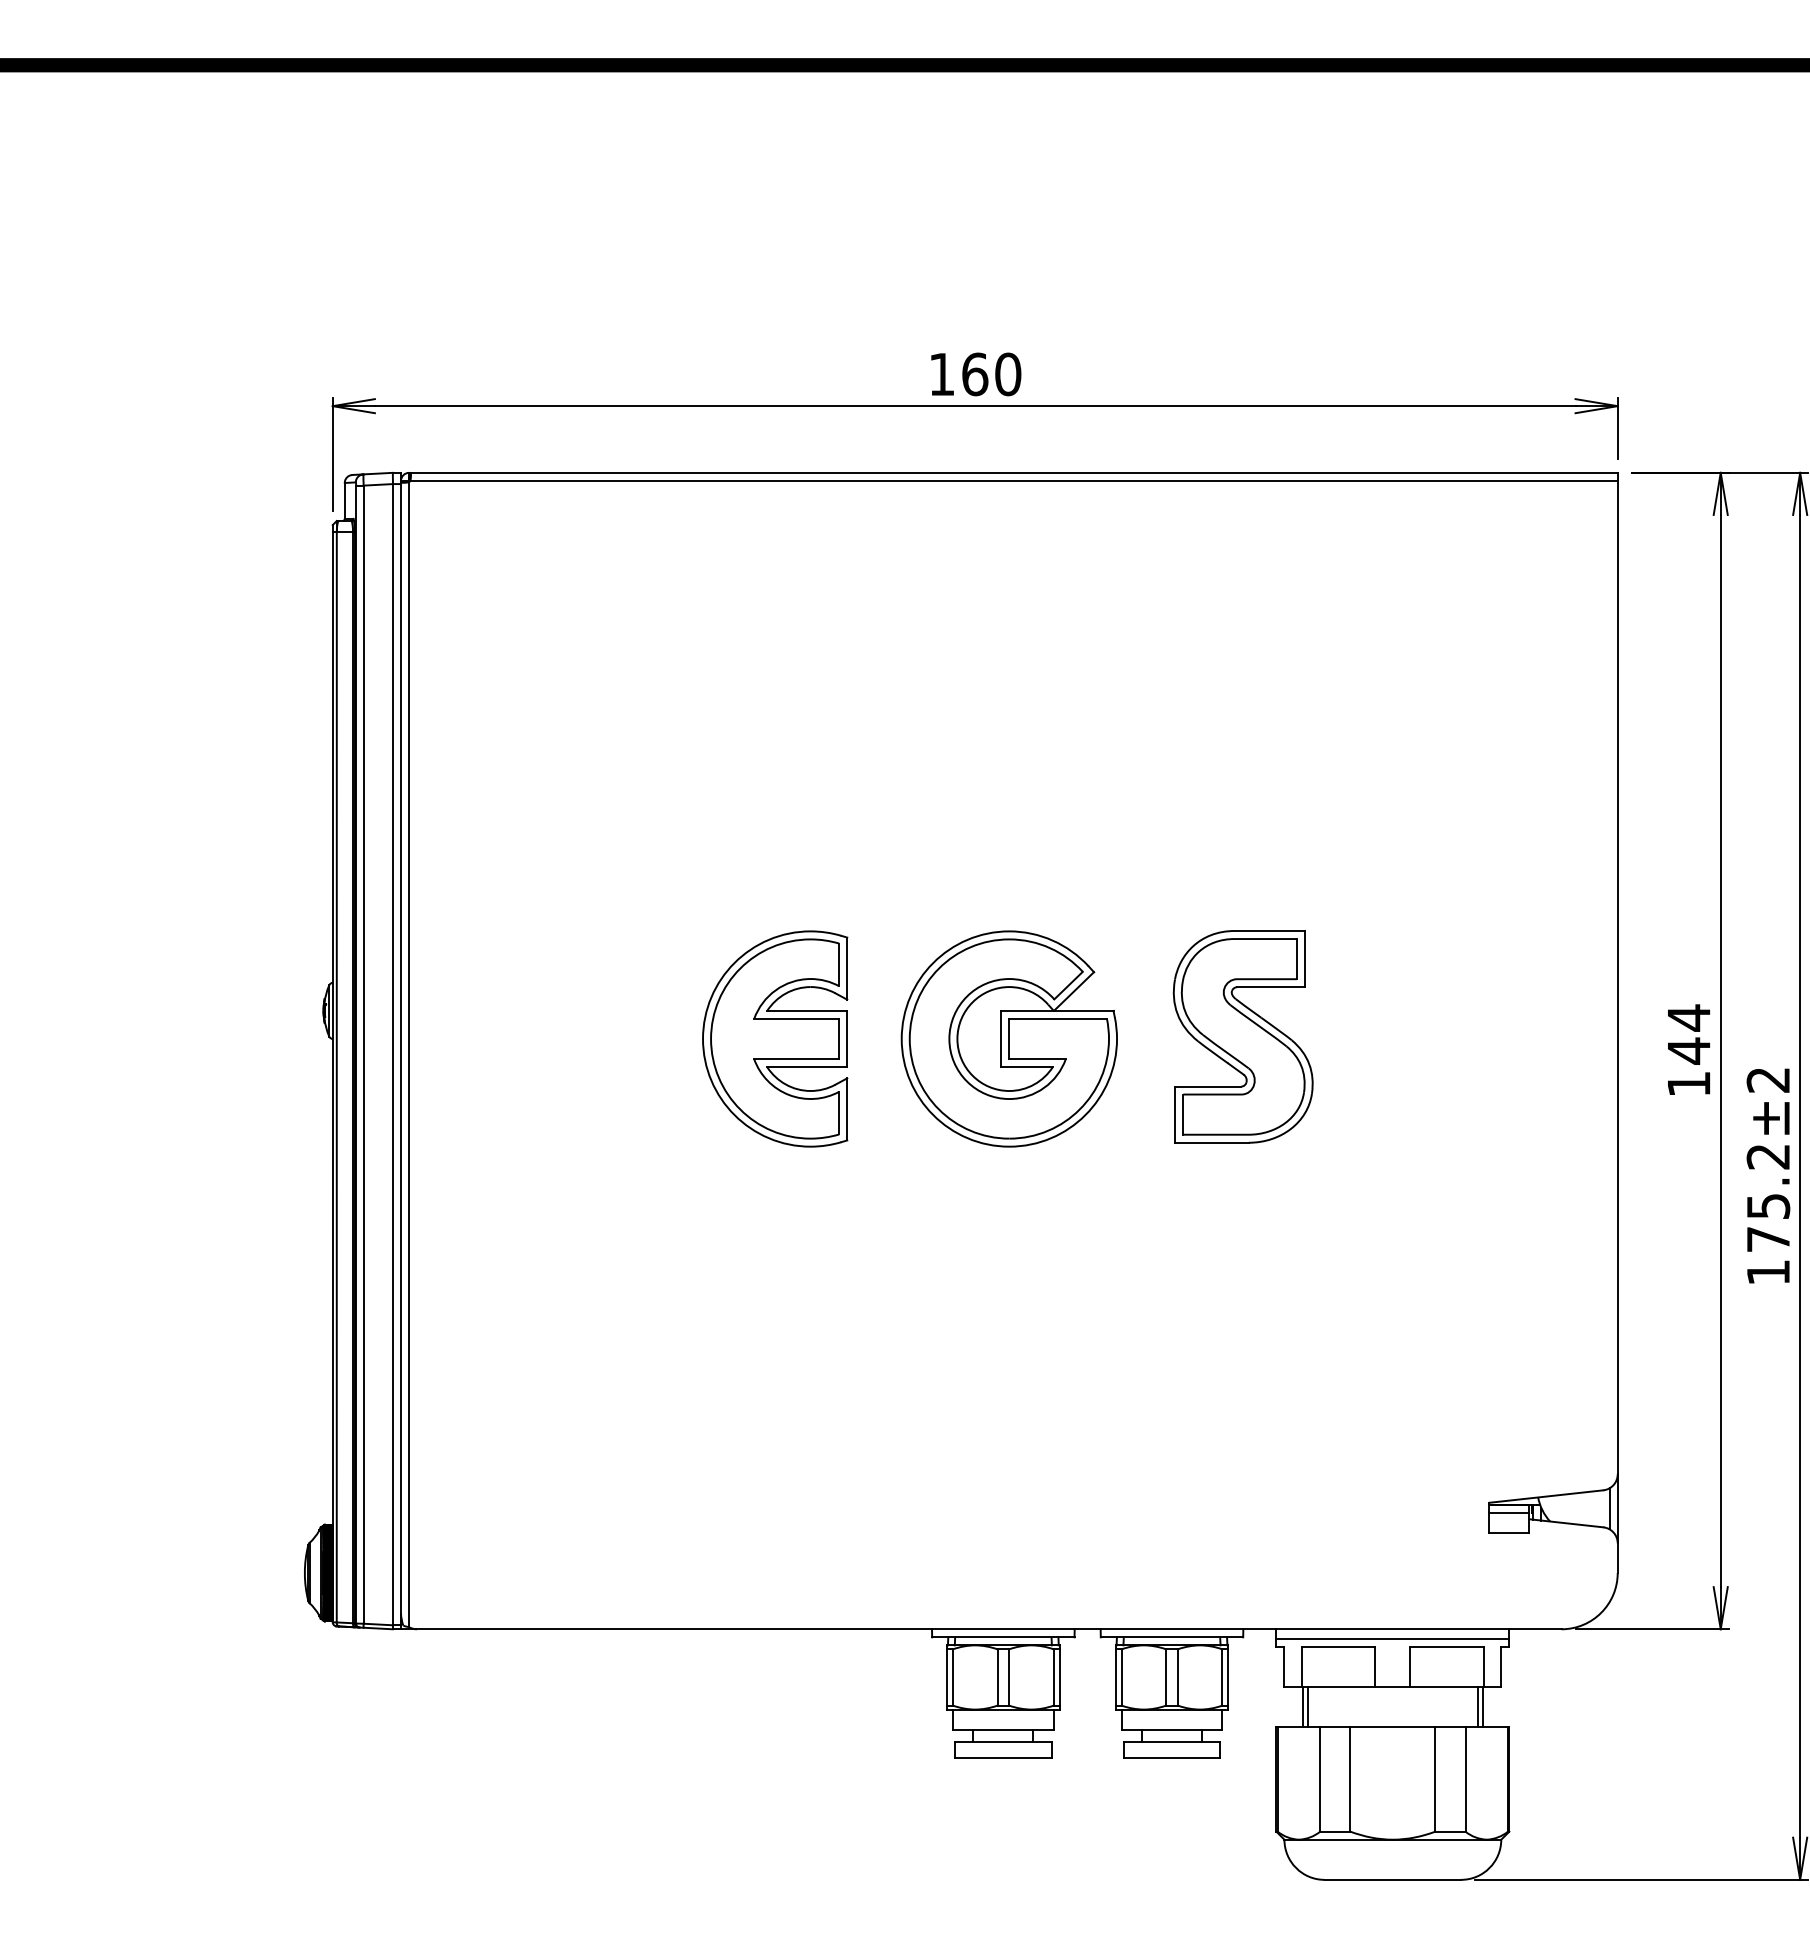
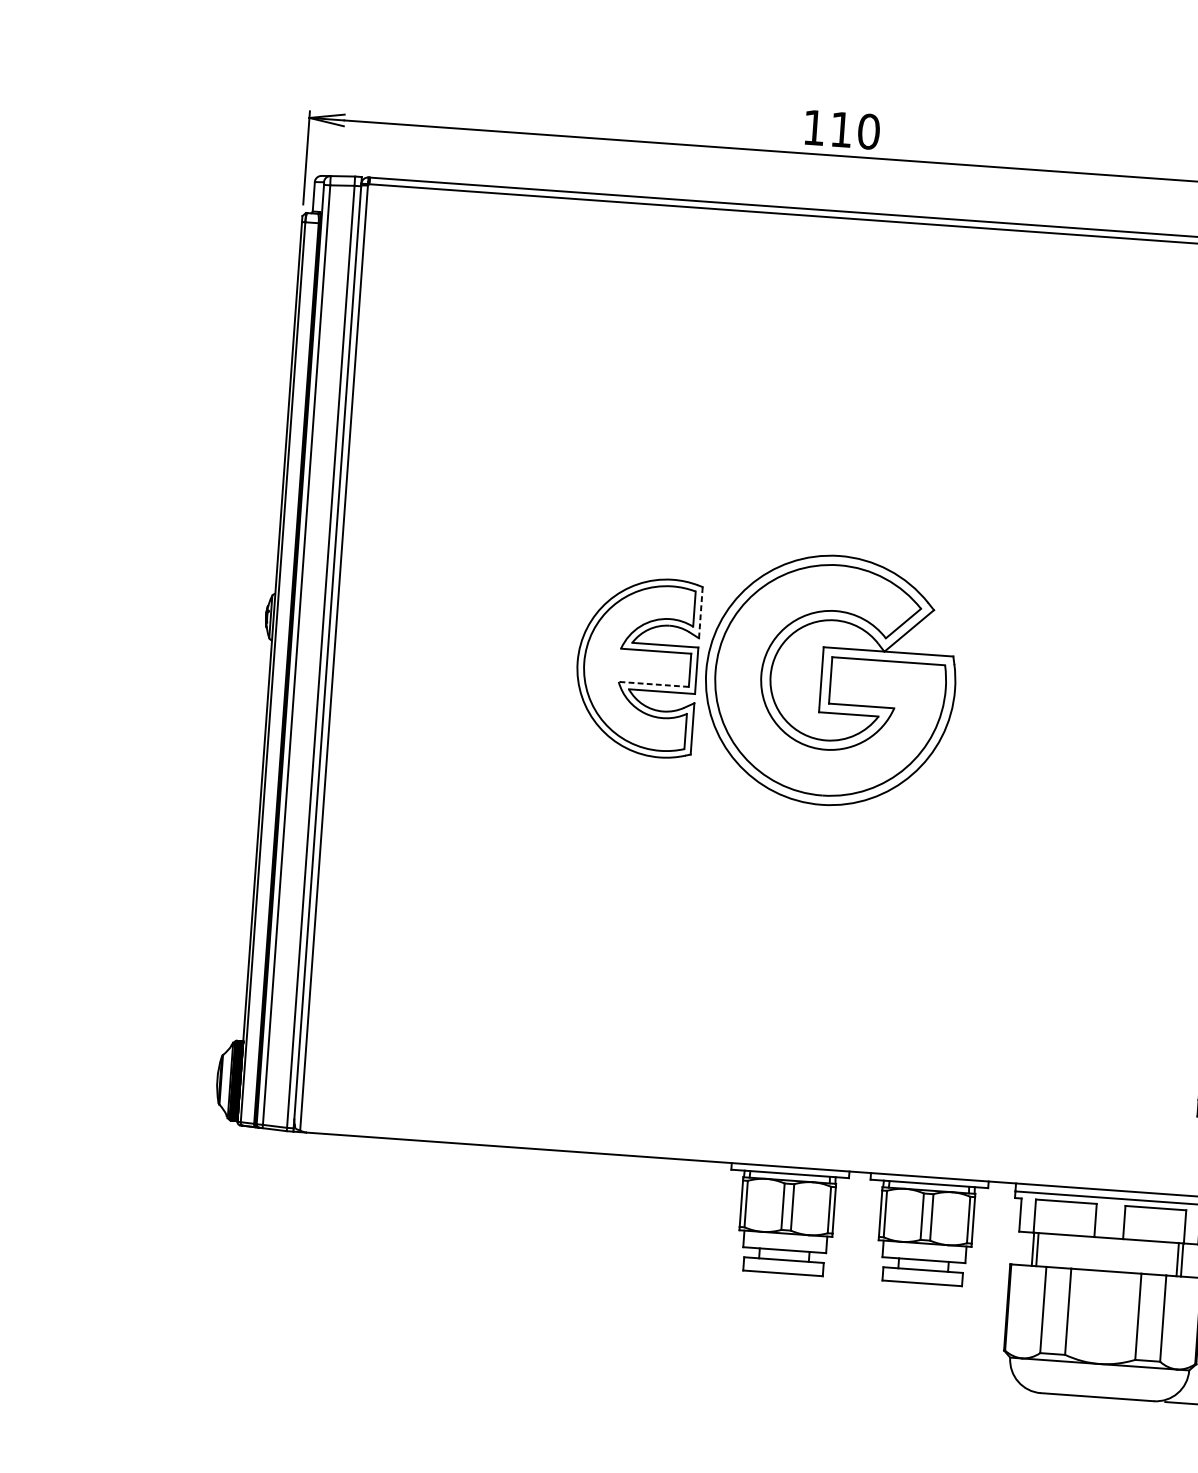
text: (975, 374) -> (841, 129), 160 -> 110
line: (847, 968) -> (701, 612), solid -> dashed
part: (1242, 1036) -> (1023, 692), removed
part: (1008, 1038) -> (829, 679), size x1.4
line: (796, 1059) -> (653, 684), solid -> dashed

